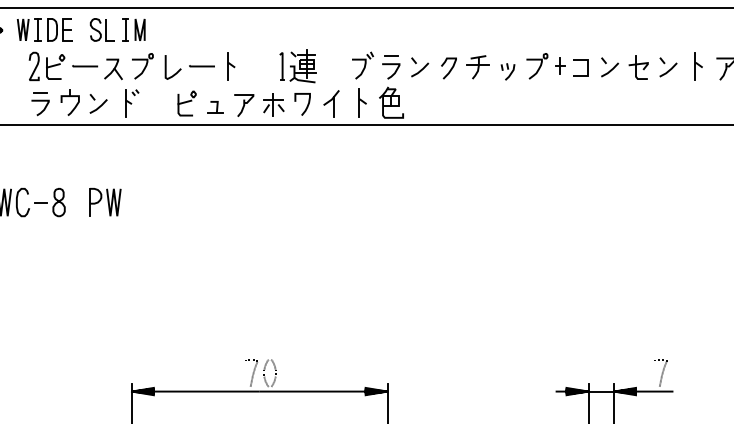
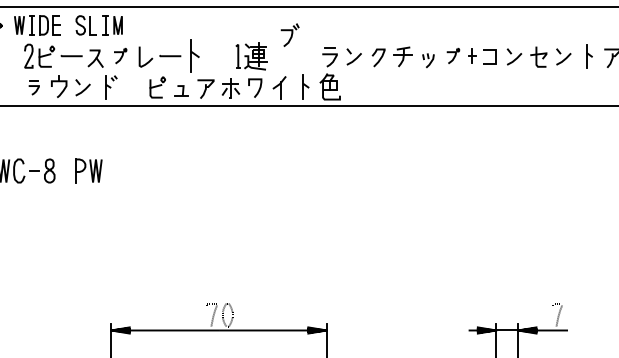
part: (362, 65) -> (289, 35), moved
part: (142, 66) -> (120, 56), size x0.7
part: (231, 66) -> (195, 56), size x1.4
part: (537, 66) -> (453, 56), size x0.7
part: (40, 104) -> (34, 88), size x0.7

